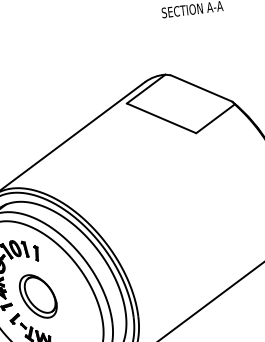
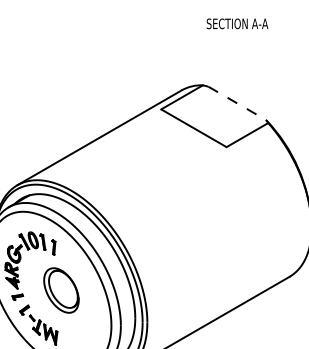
line: (201, 88) -> (237, 103), solid -> dashed
part: (38, 296) -> (61, 290), moved

